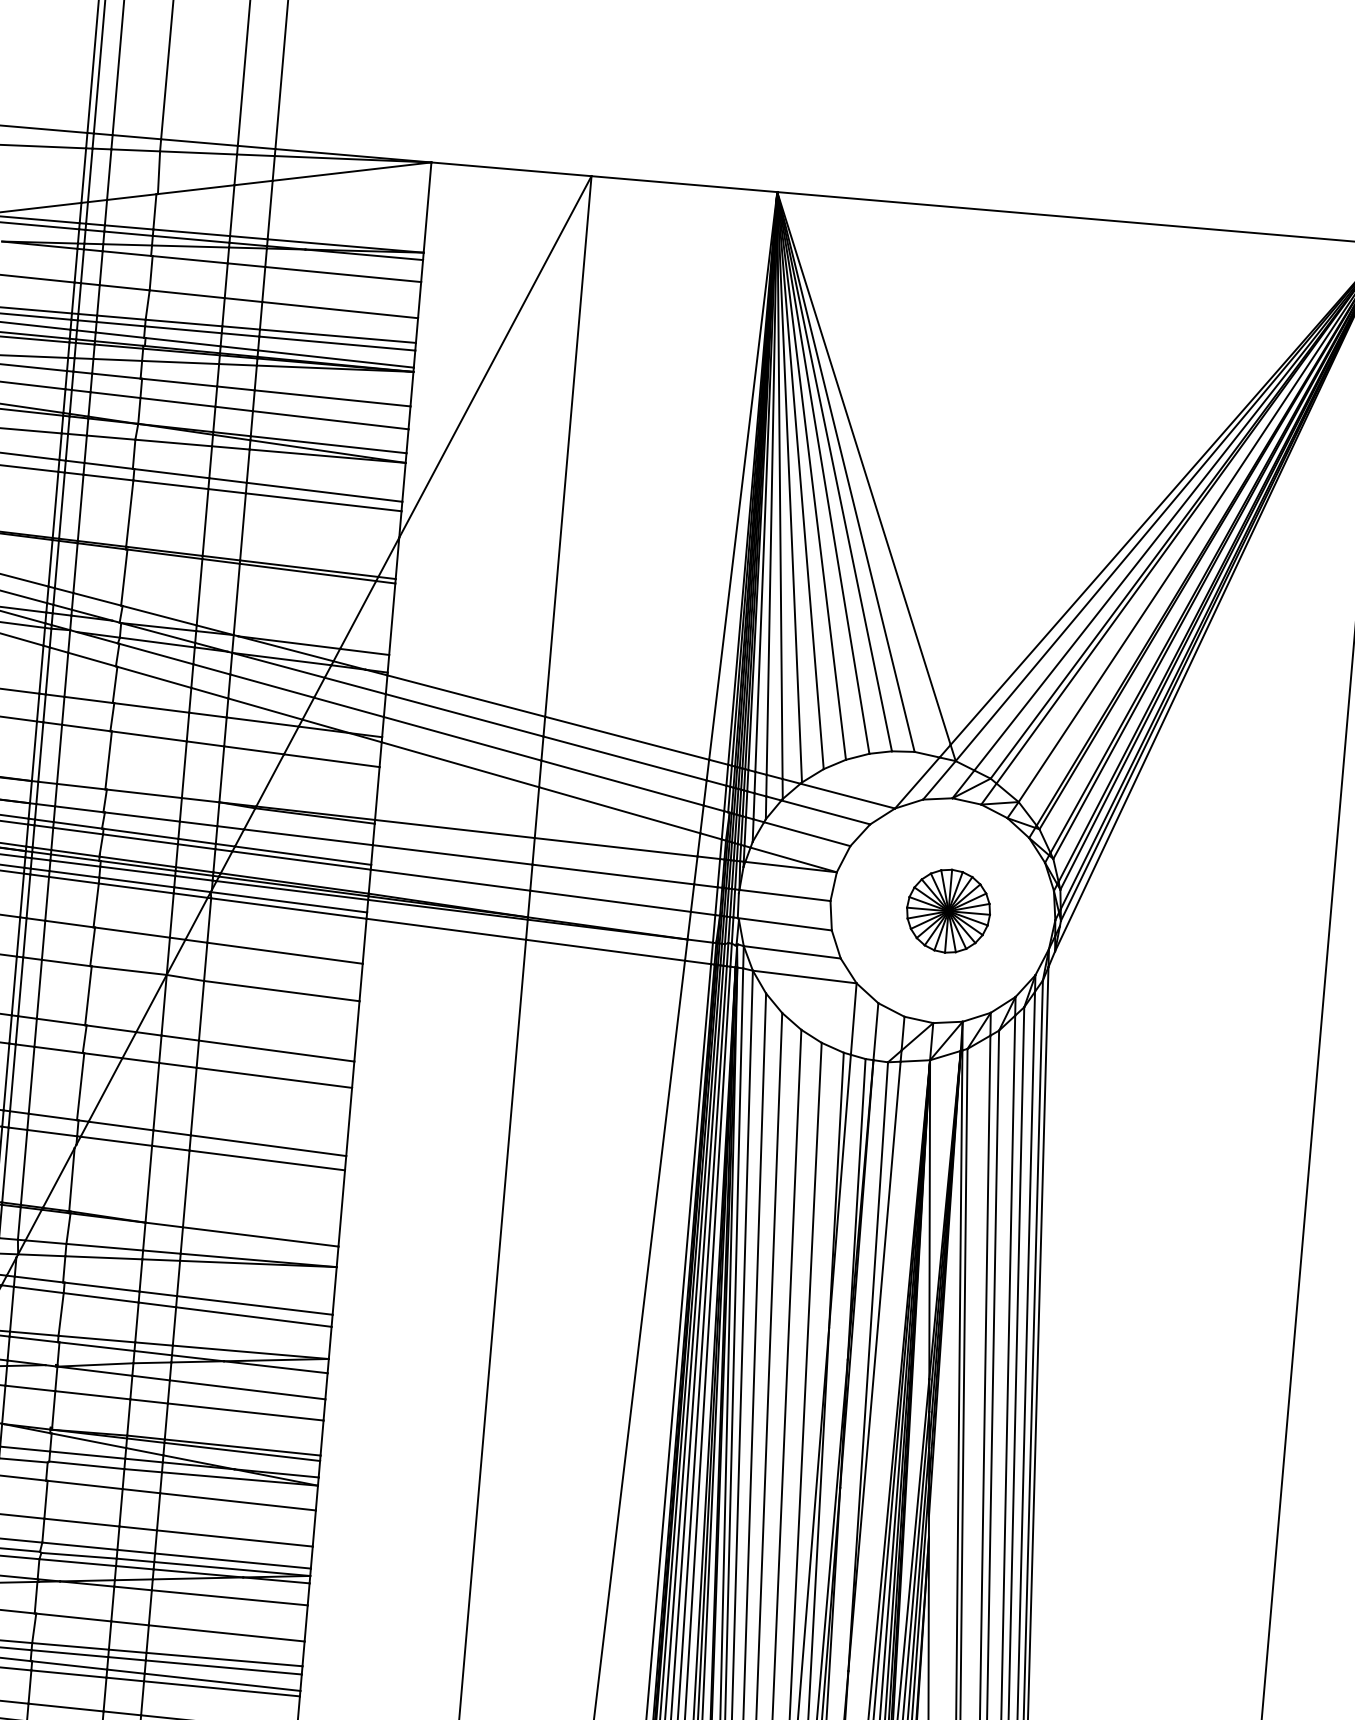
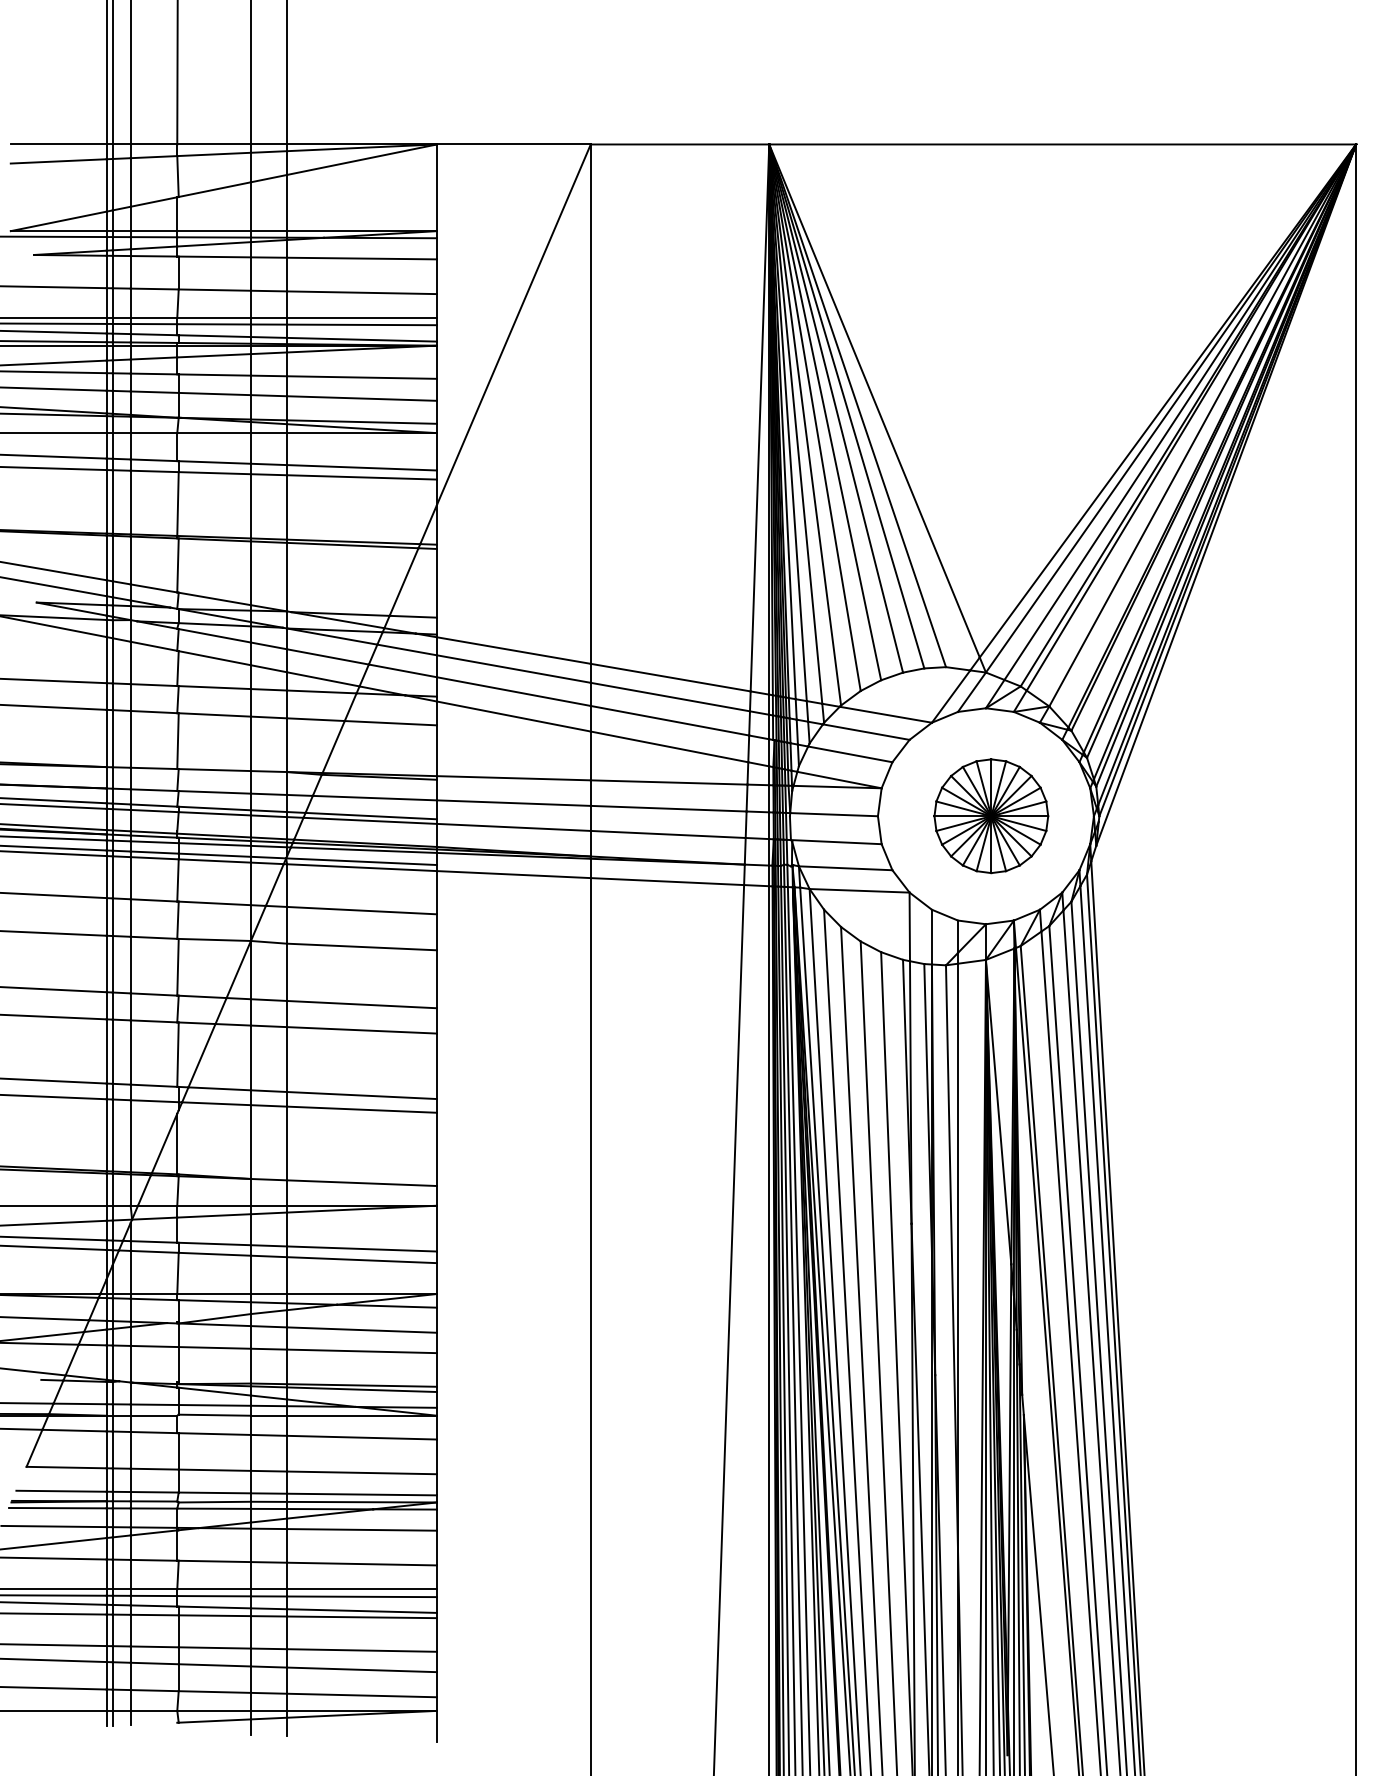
part: (948, 911) -> (991, 816), size x1.43

